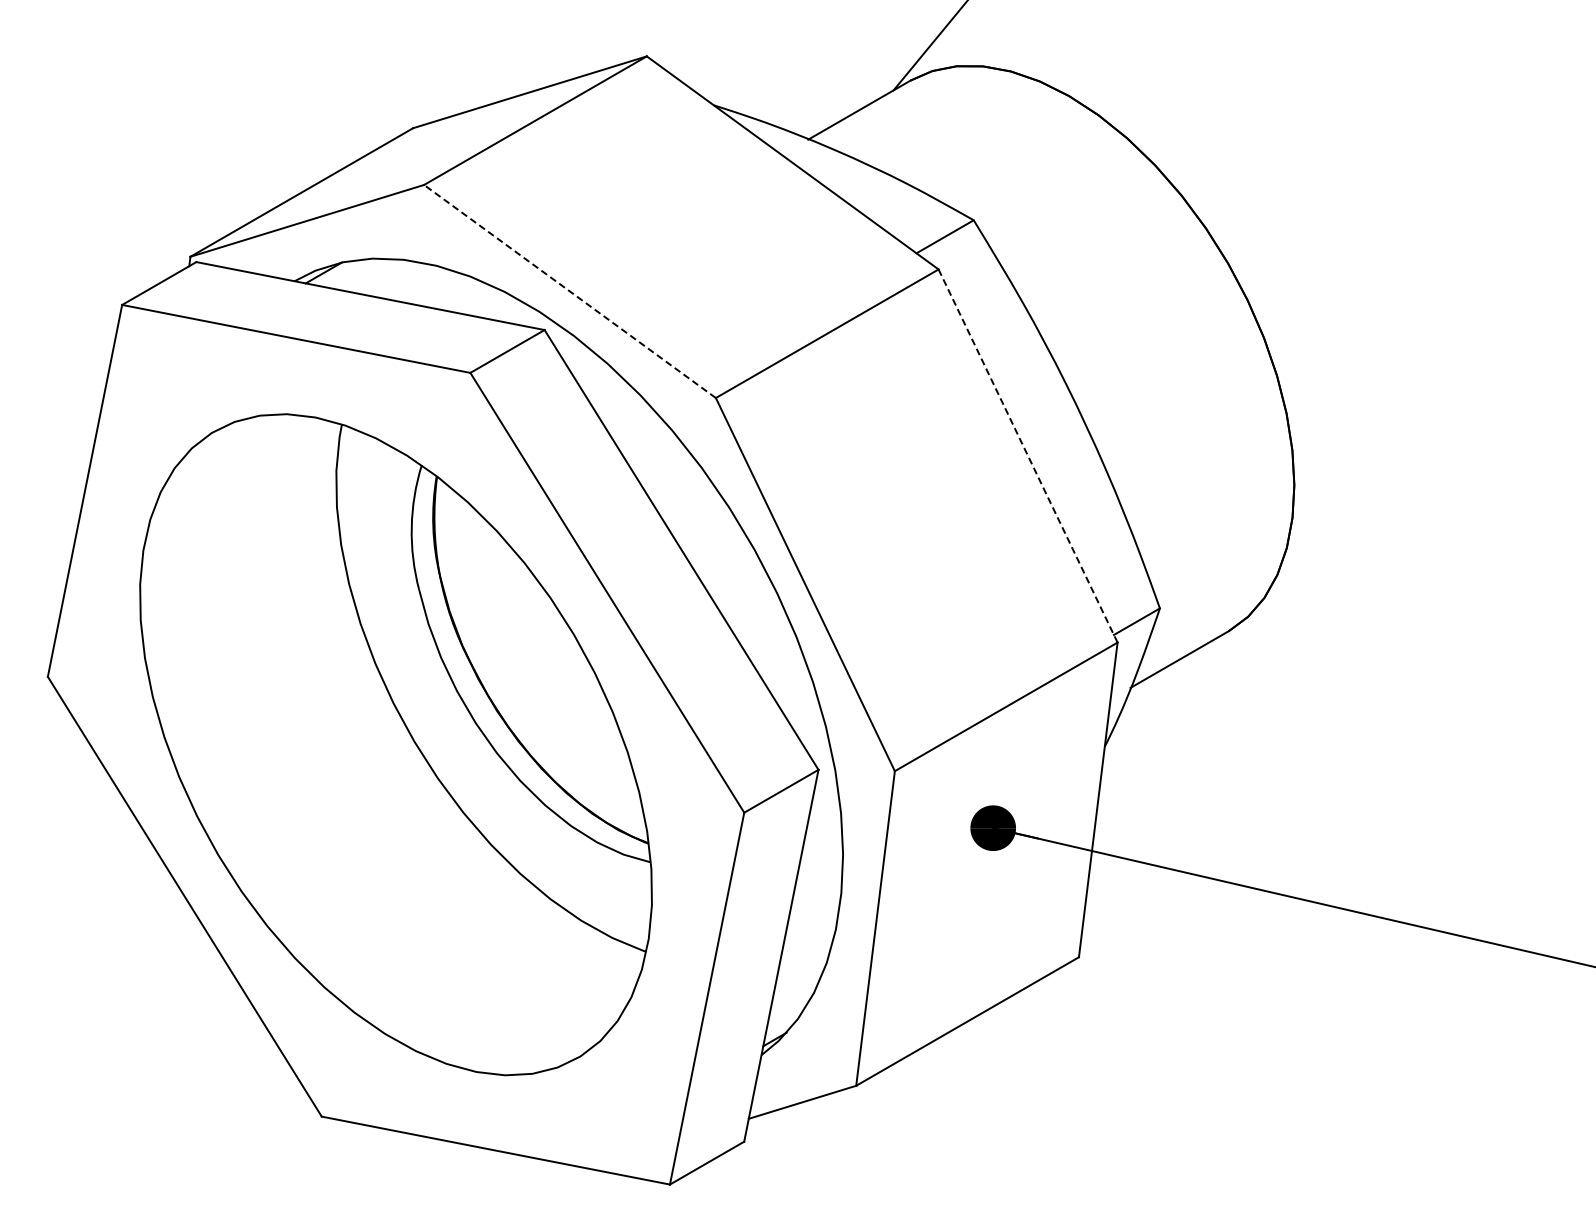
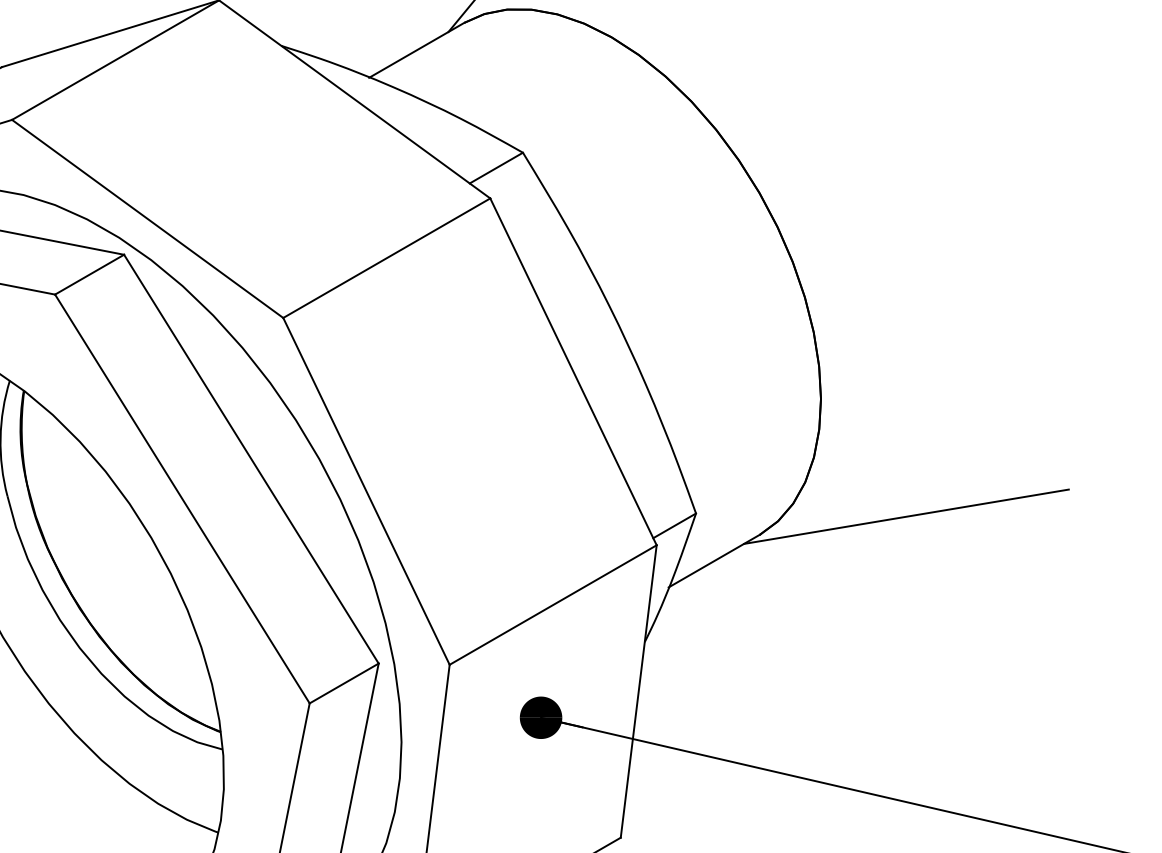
line: (569, 291) -> (147, 218), dashed -> solid
line: (1028, 456) -> (573, 372), dashed -> solid
line: (1386, 611) -> (906, 516), added

